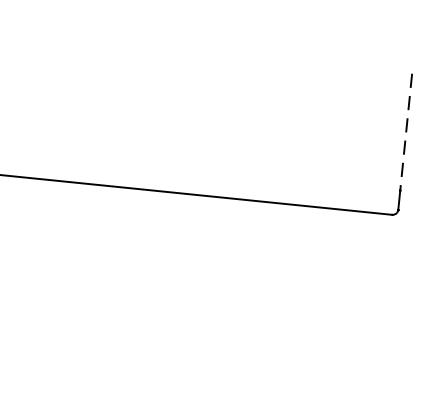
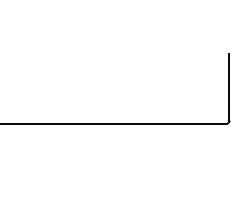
line: (407, 131) -> (229, 82), dashed -> solid

